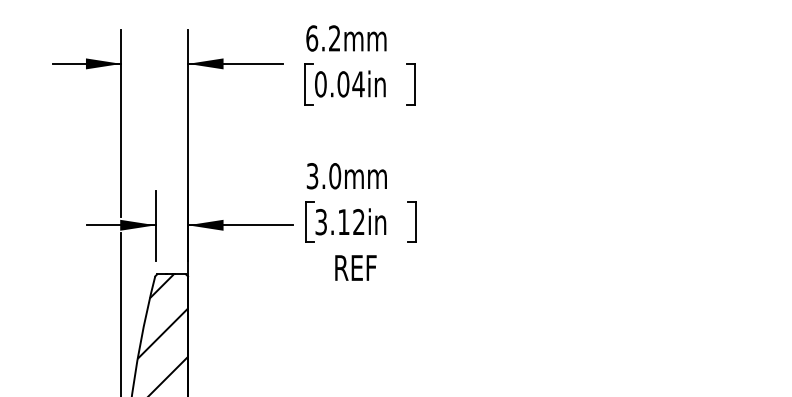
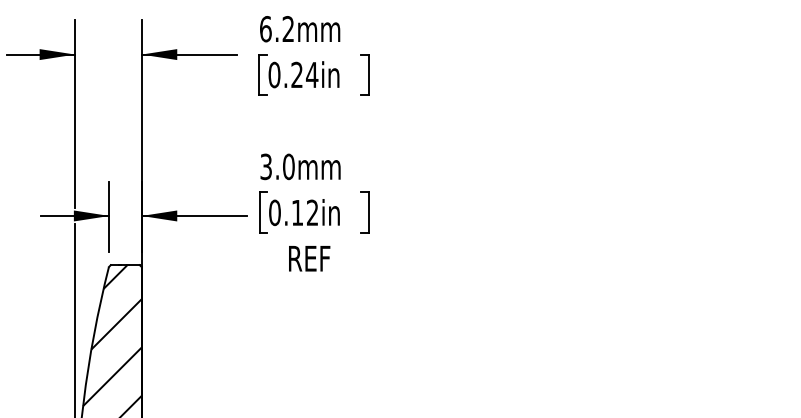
text: (343, 83) -> (297, 74), 0.04in -> 0.24in
text: (320, 221) -> (274, 212), 3.12in -> 0.12in

